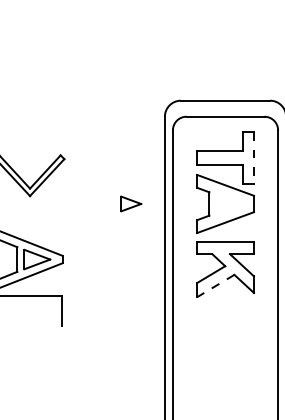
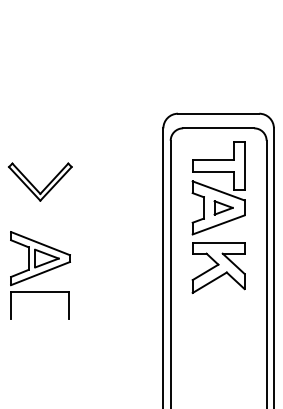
line: (253, 158) -> (244, 166), dashed -> solid
part: (131, 203) -> (223, 207), moved
line: (215, 285) -> (209, 282), dashed -> solid

